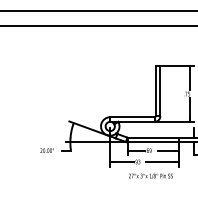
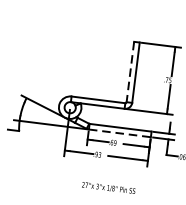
line: (155, 91) -> (130, 72), solid -> dashed
line: (153, 142) -> (119, 133), solid -> dashed
text: (150, 175) -> (108, 187), moved

